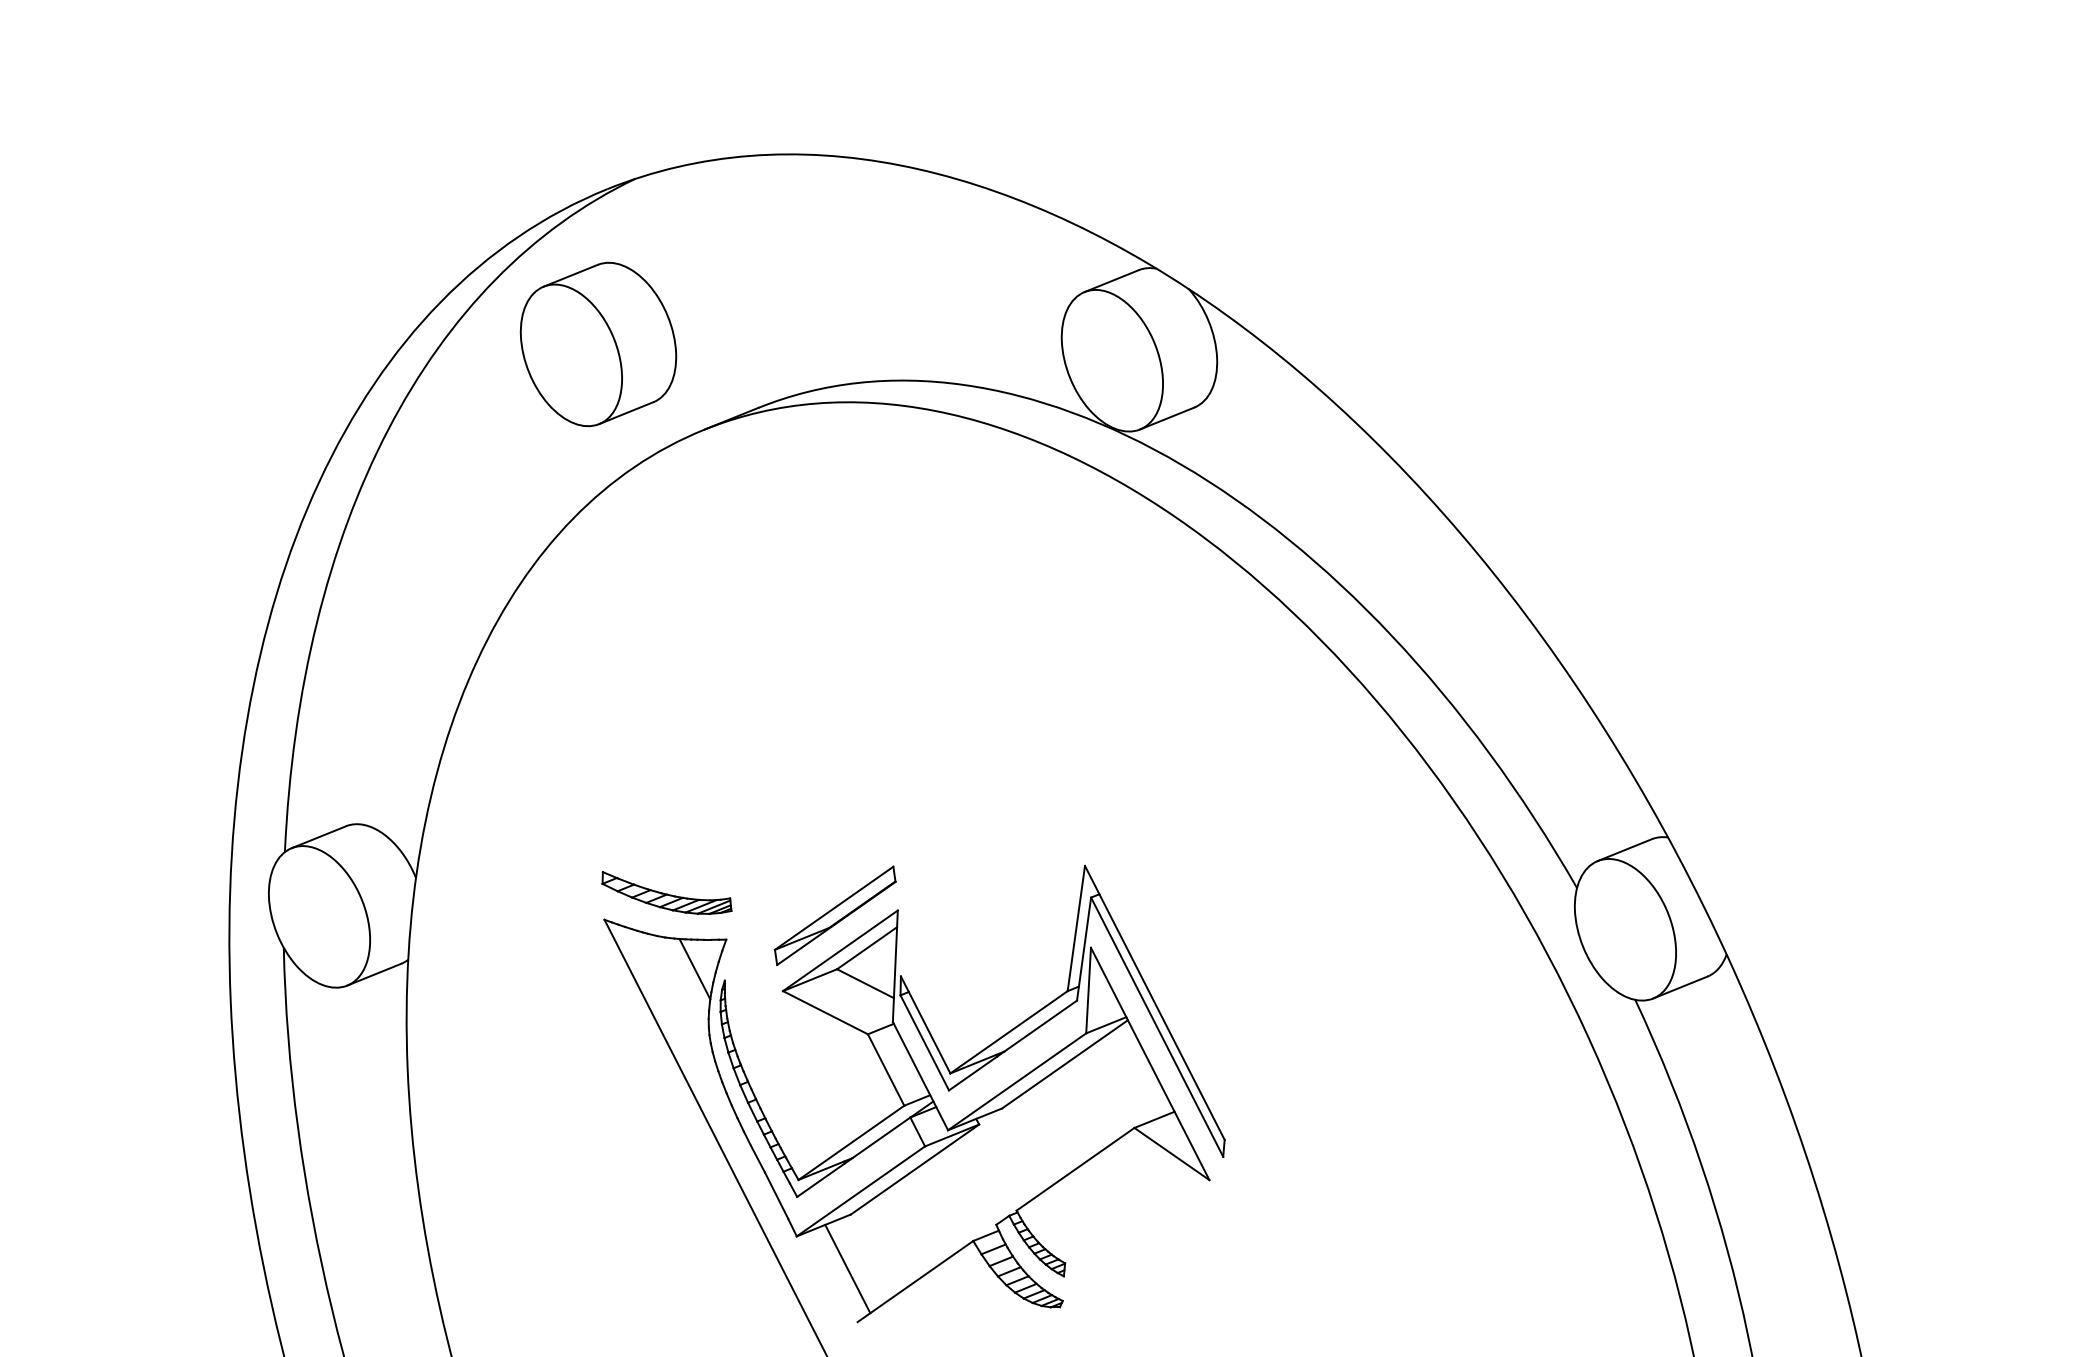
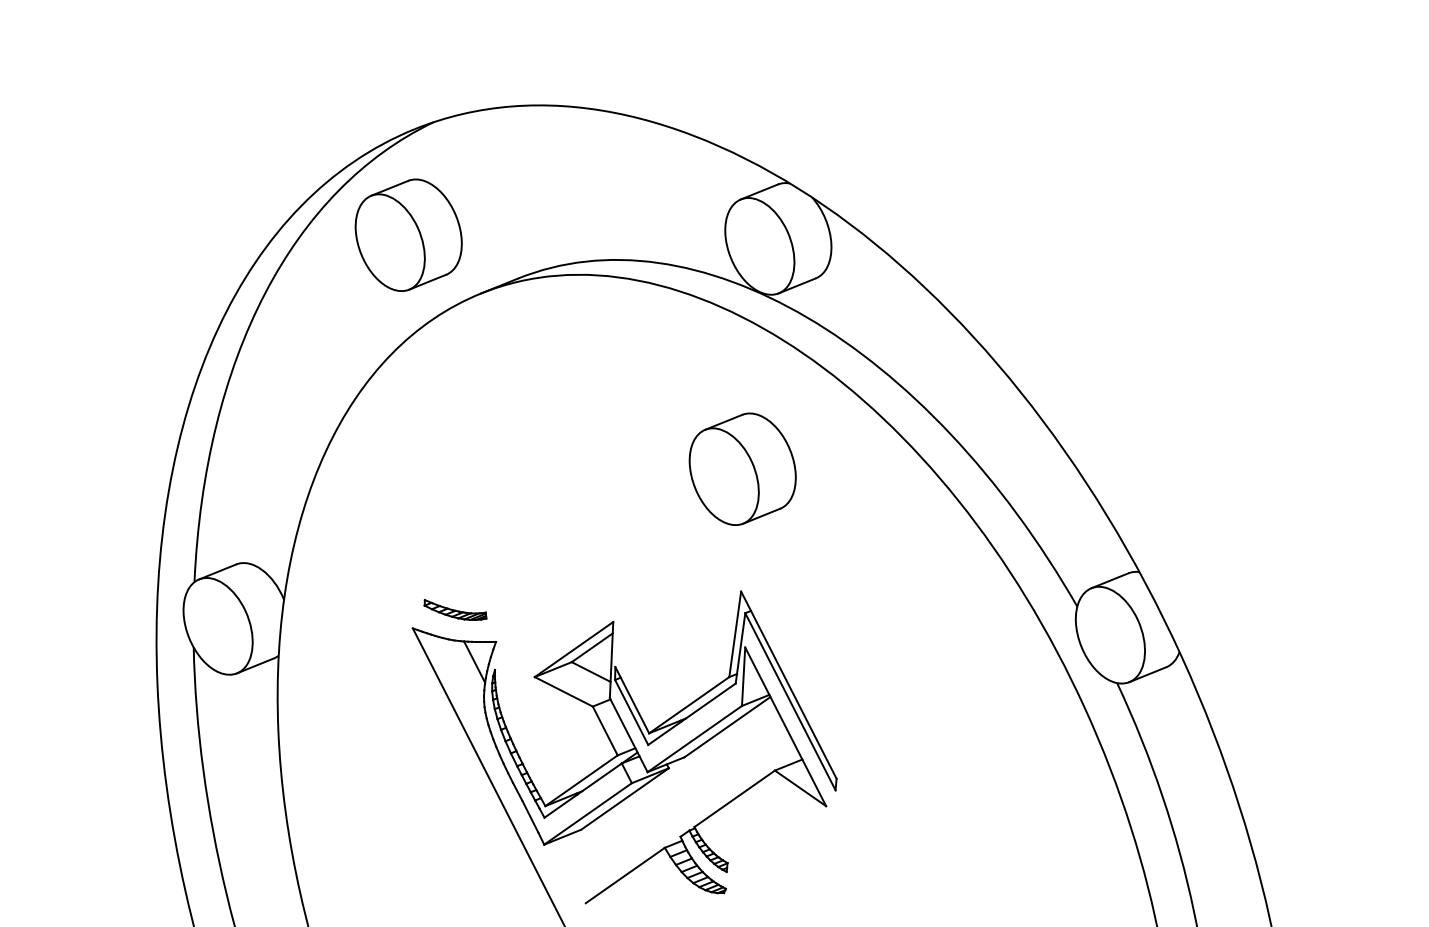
part: (1086, 685) -> (742, 468), added
part: (666, 892) -> (455, 609), size x0.7
part: (835, 915) -> (570, 625), removed
line: (846, 1268) -> (578, 866), removed

